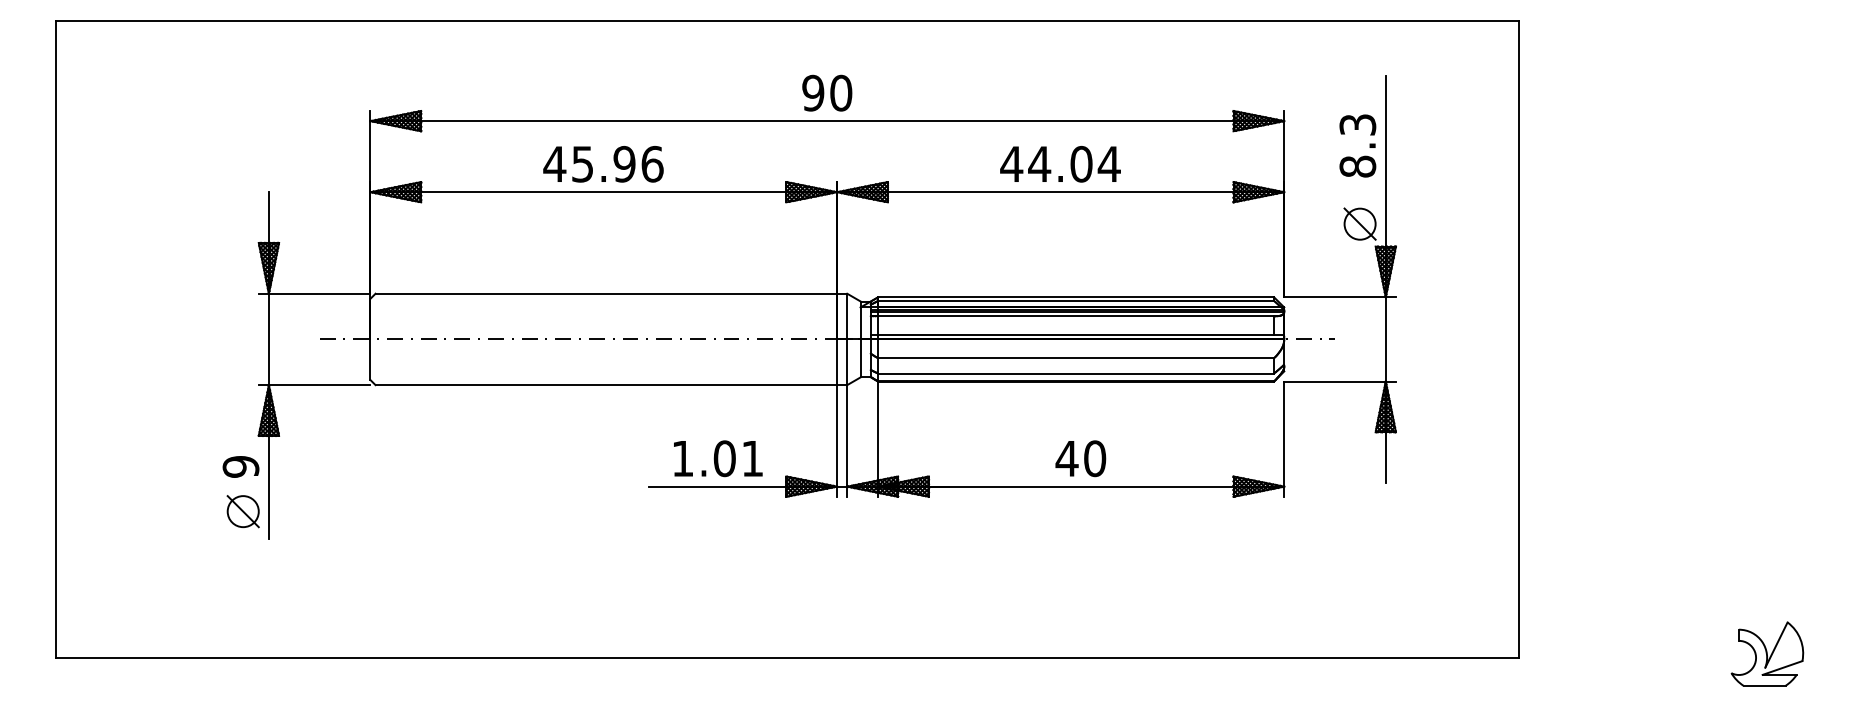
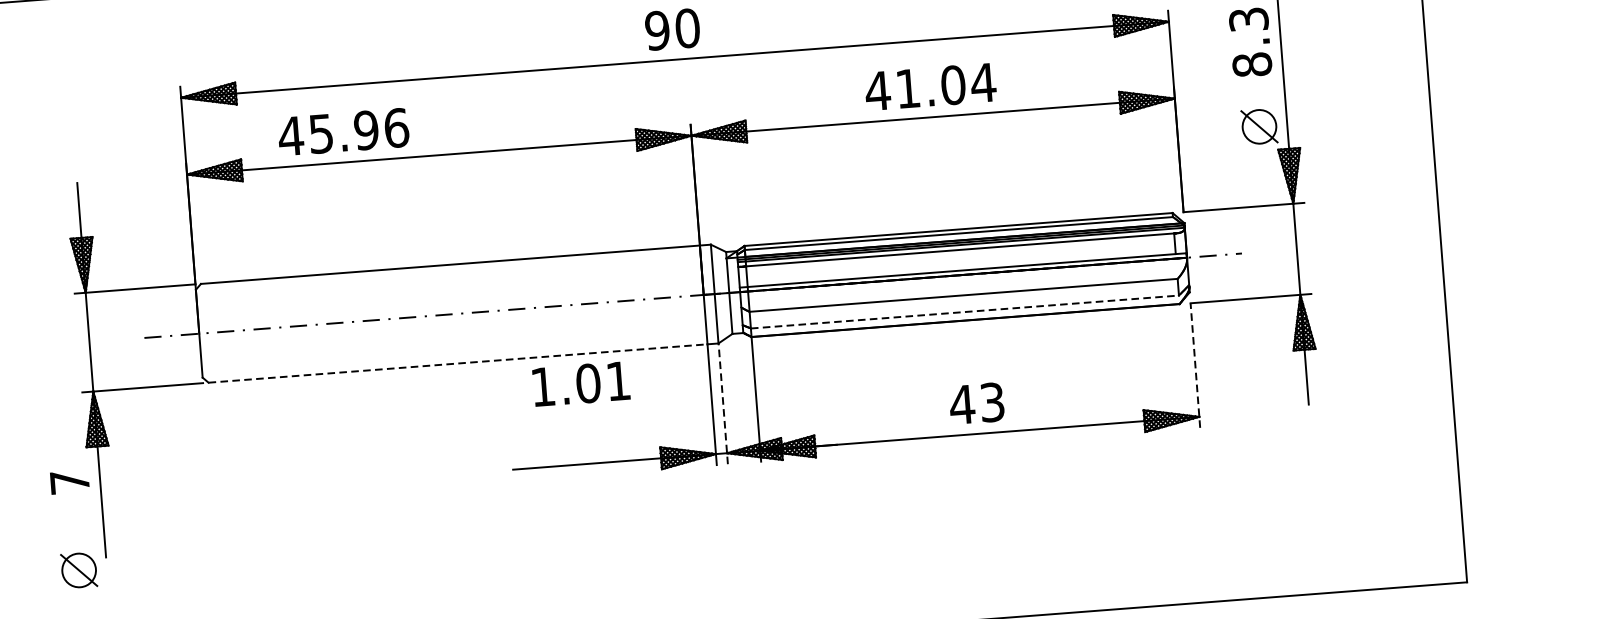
text: (1039, 163) -> (907, 87), 44.04 -> 41.04
text: (603, 164) -> (343, 132), moved
line: (1076, 373) -> (965, 311), solid -> dashed
line: (606, 385) -> (458, 363), solid -> dashed
line: (1284, 439) -> (1195, 365), solid -> dashed
line: (847, 440) -> (723, 403), solid -> dashed
text: (718, 458) -> (581, 383), moved
text: (1095, 458) -> (992, 402), 40 -> 43
text: (240, 466) -> (69, 481), 9 -> 7
part: (242, 511) -> (78, 570), moved

